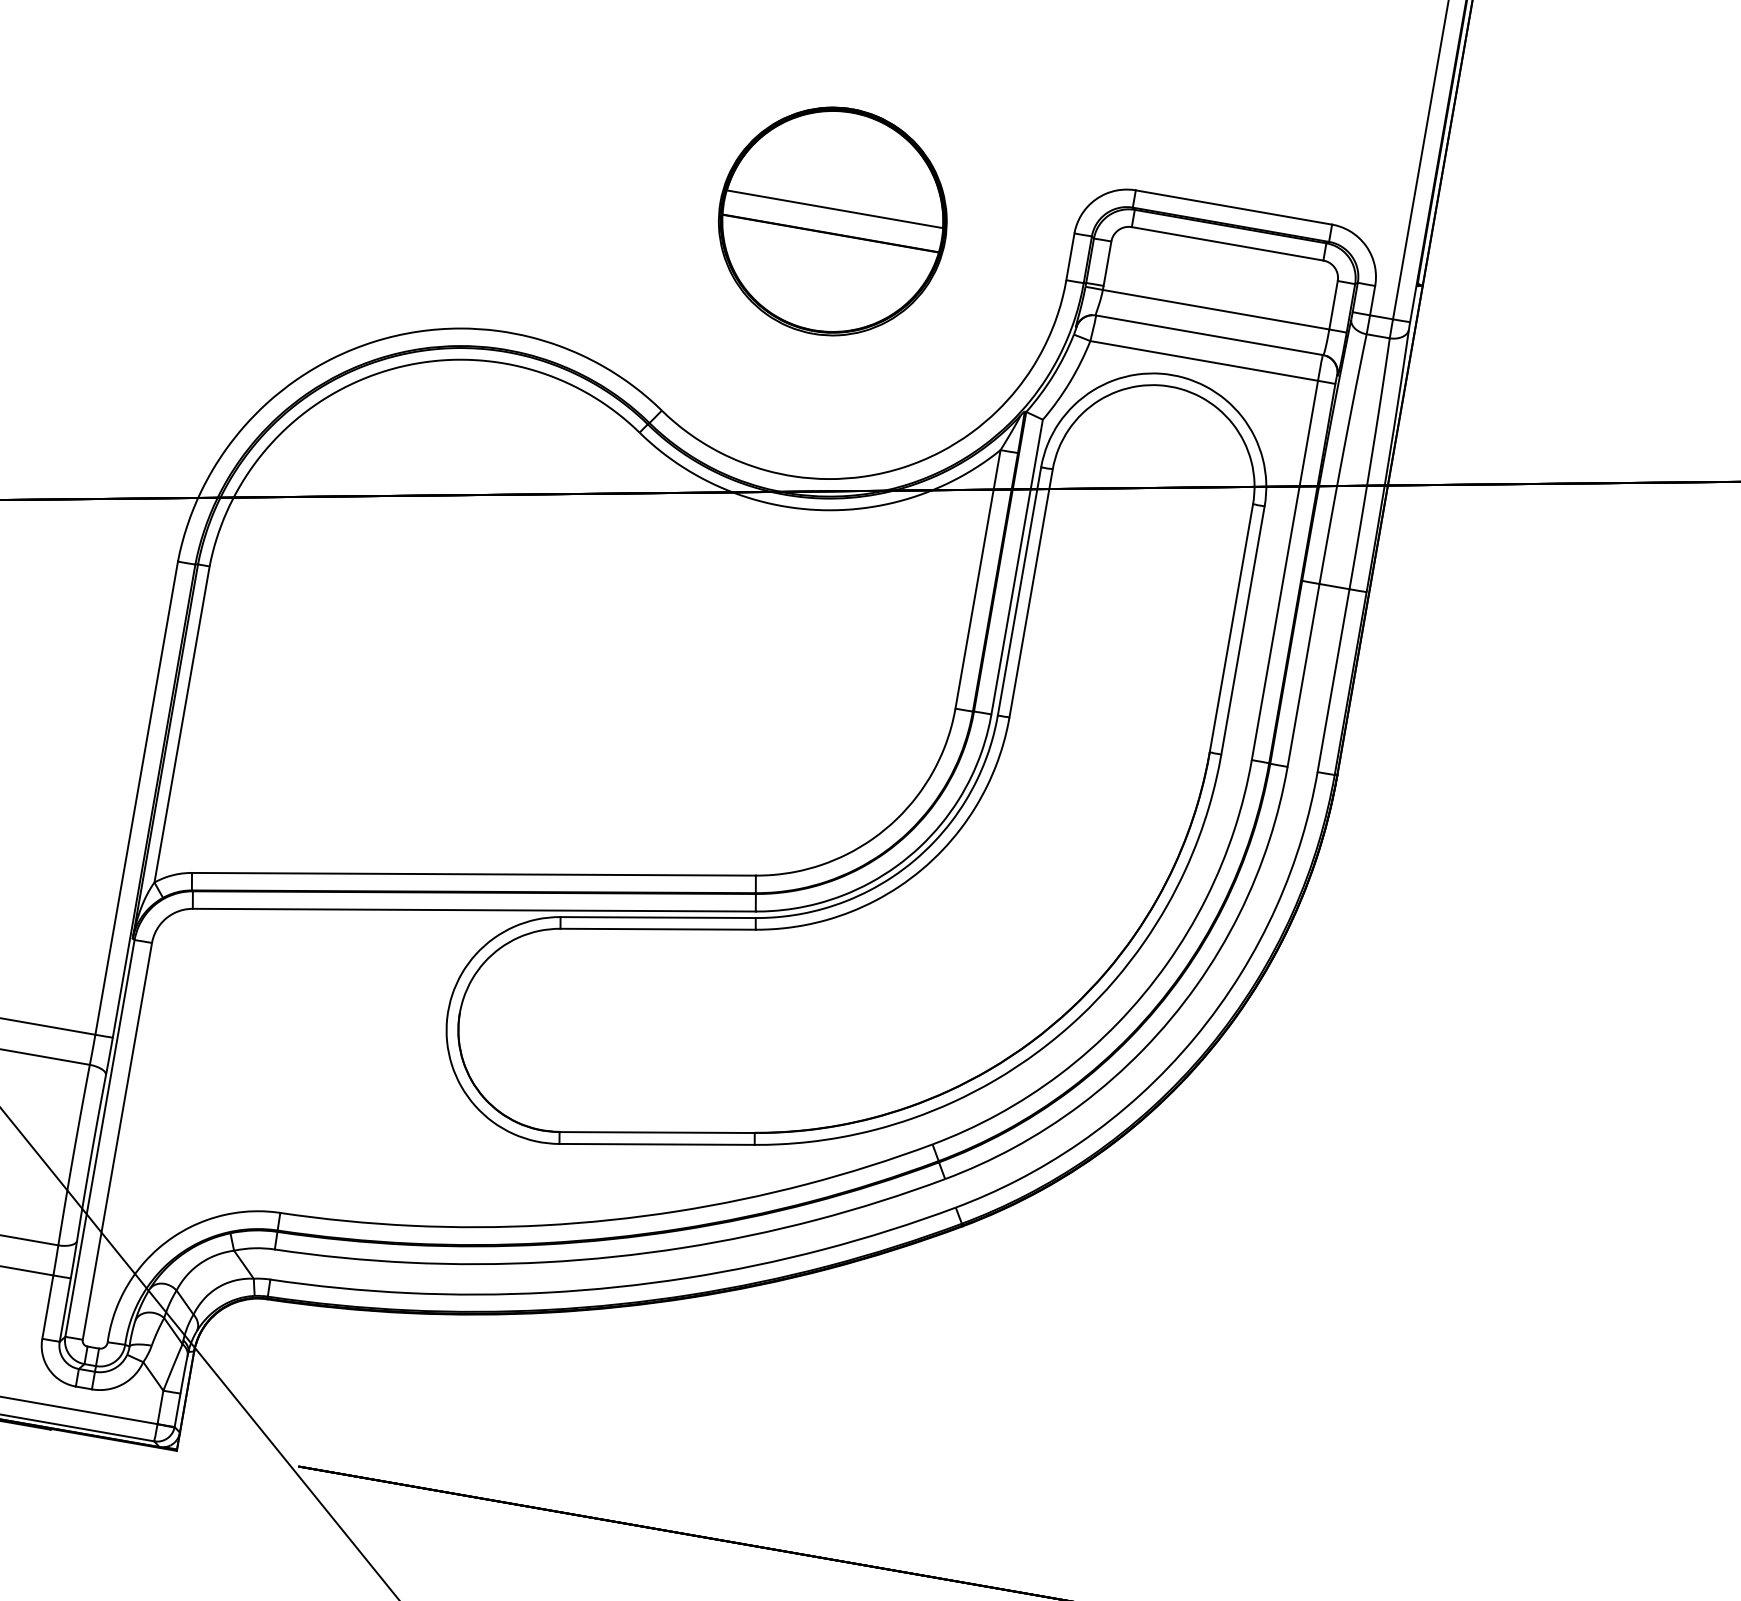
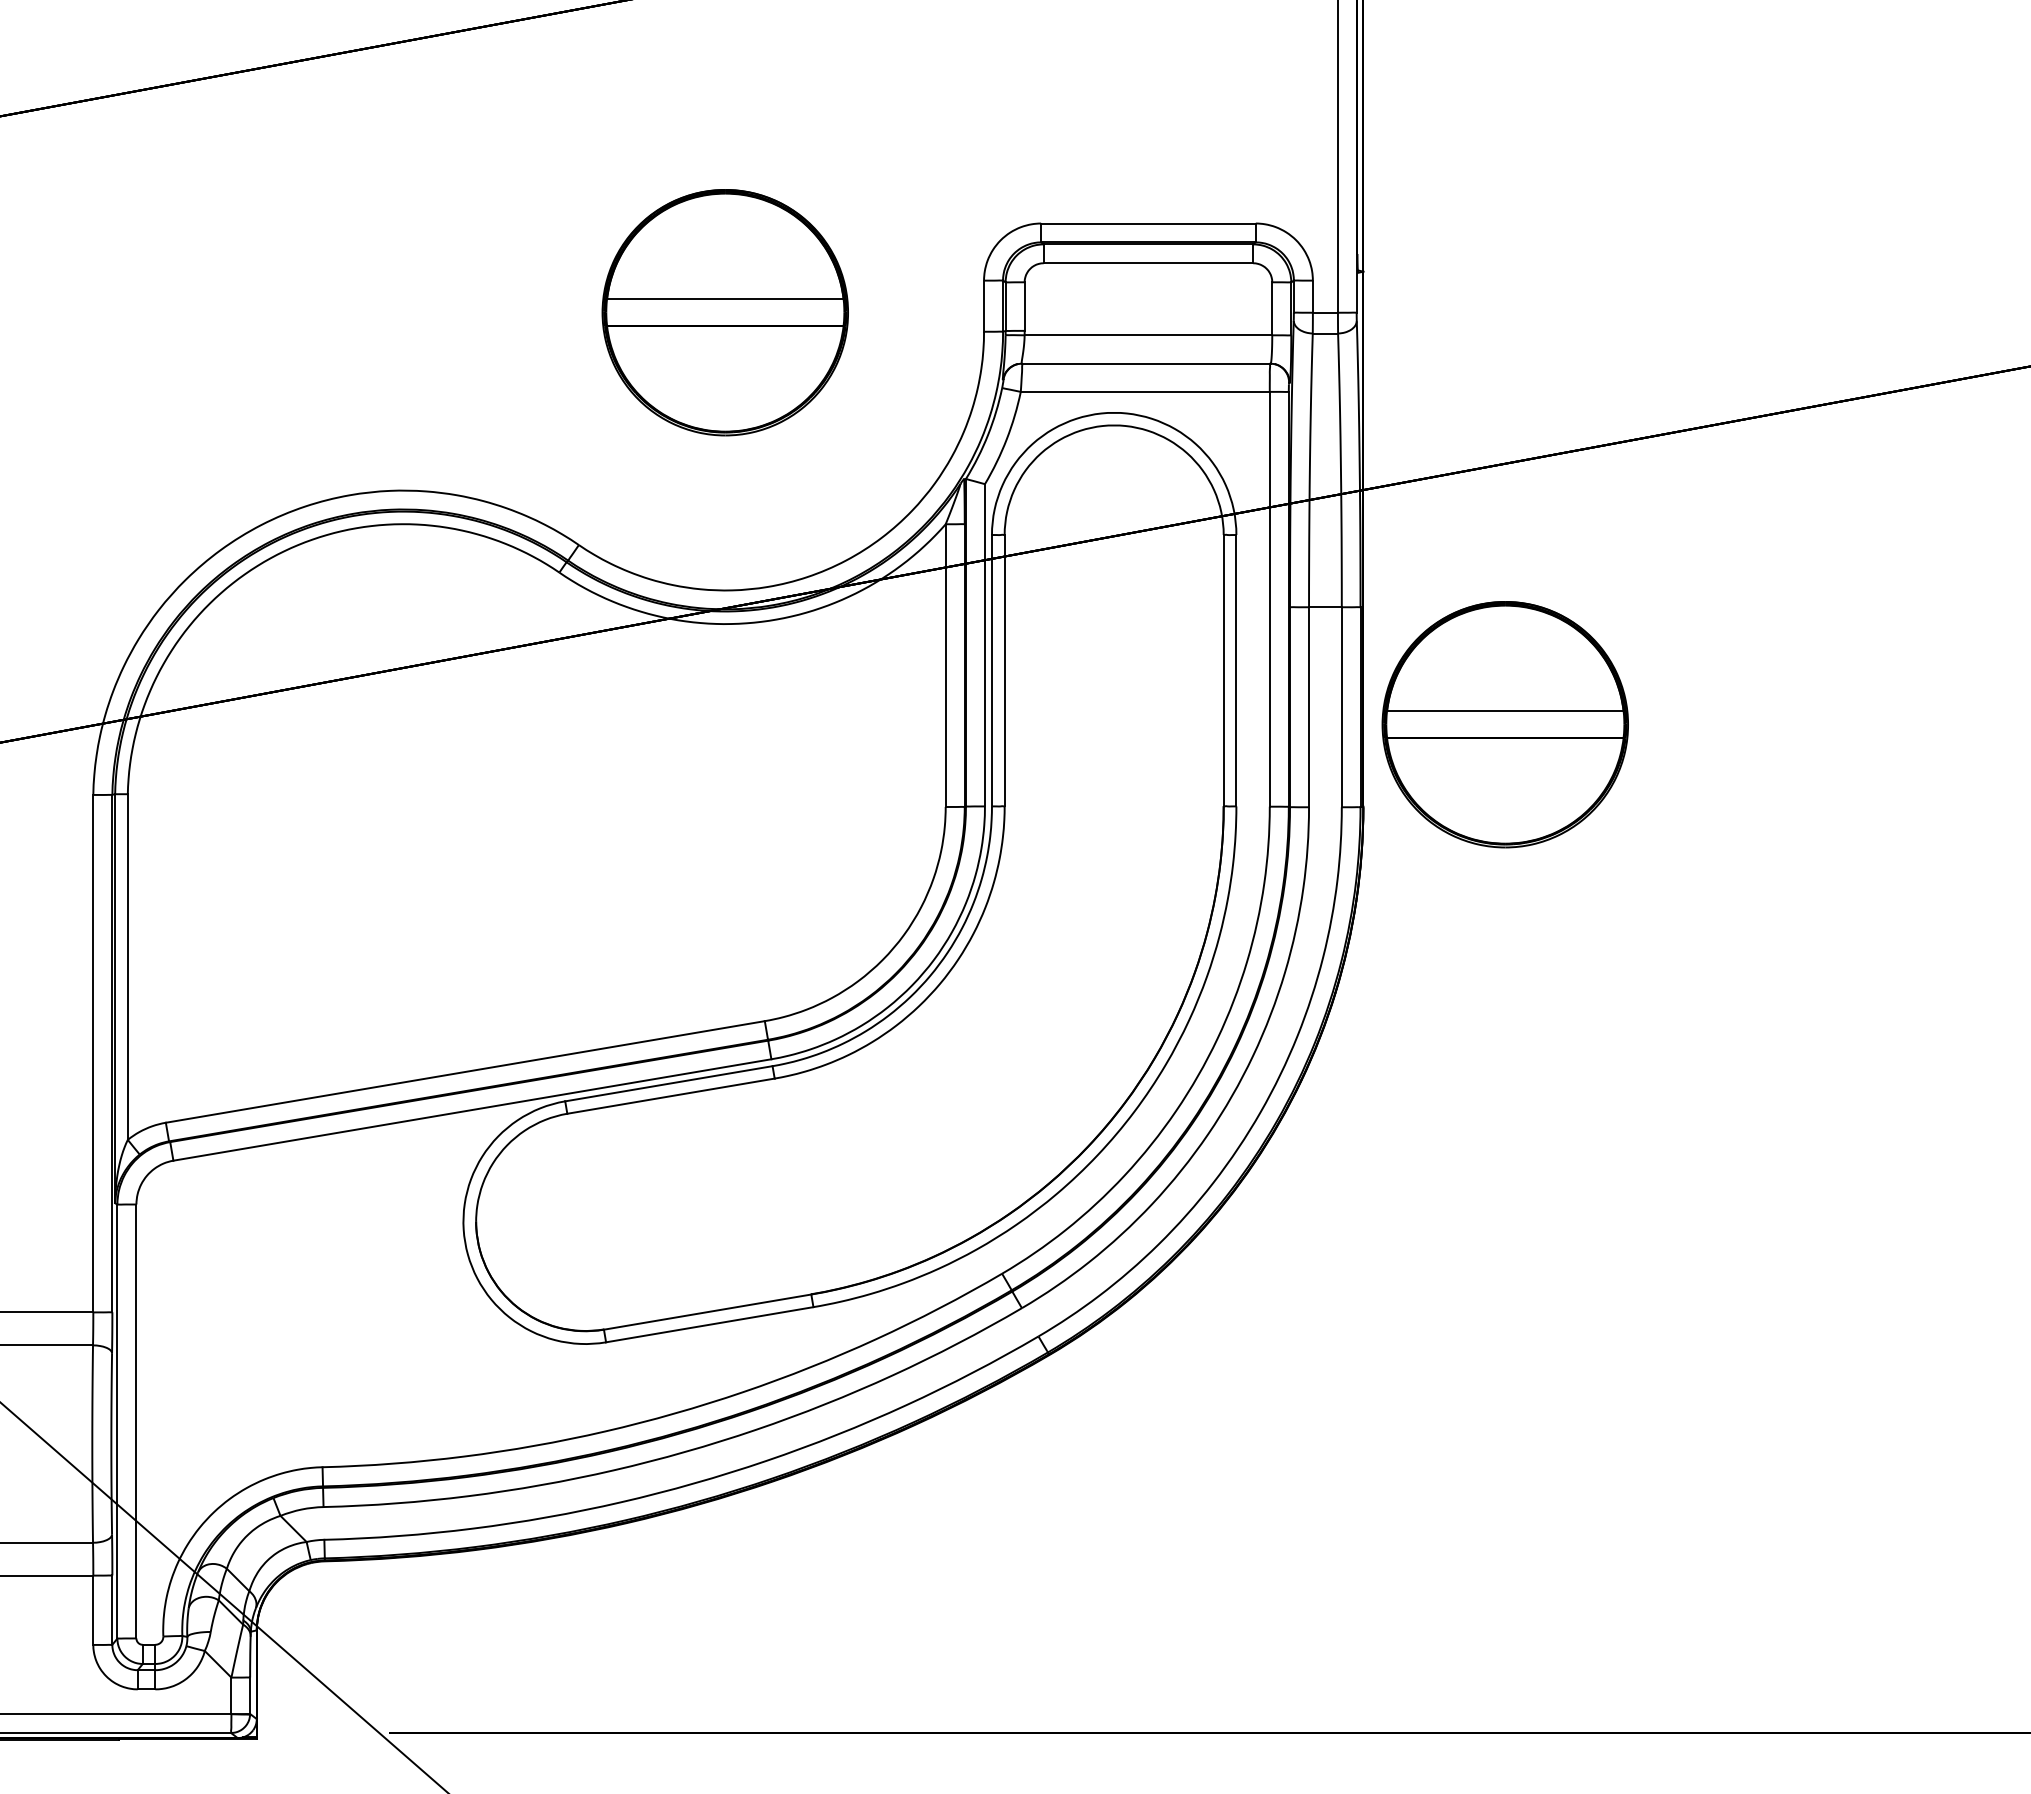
part: (1479, 722) -> (1504, 724), added

